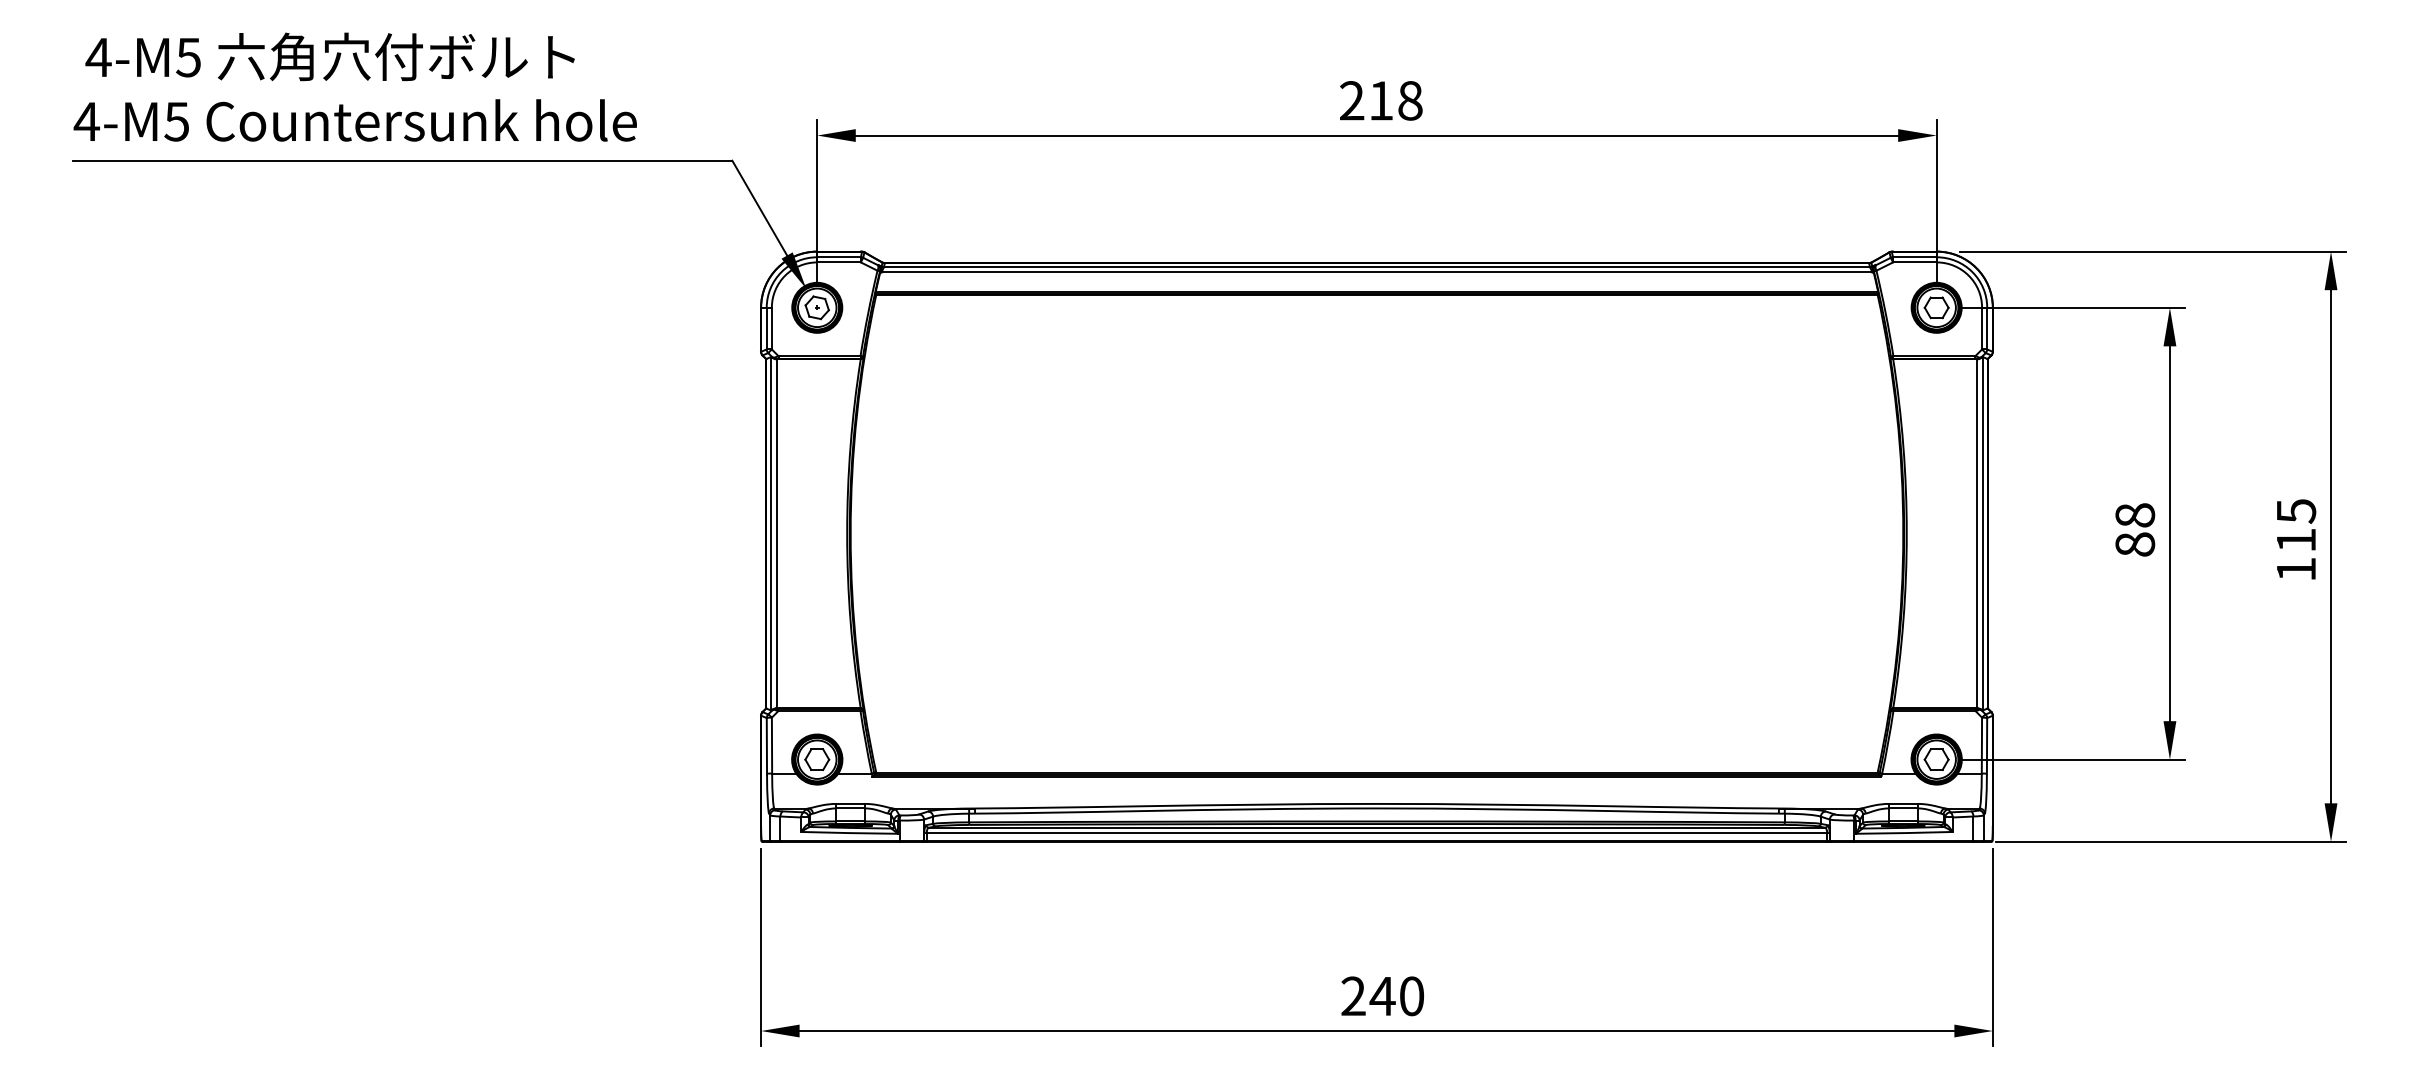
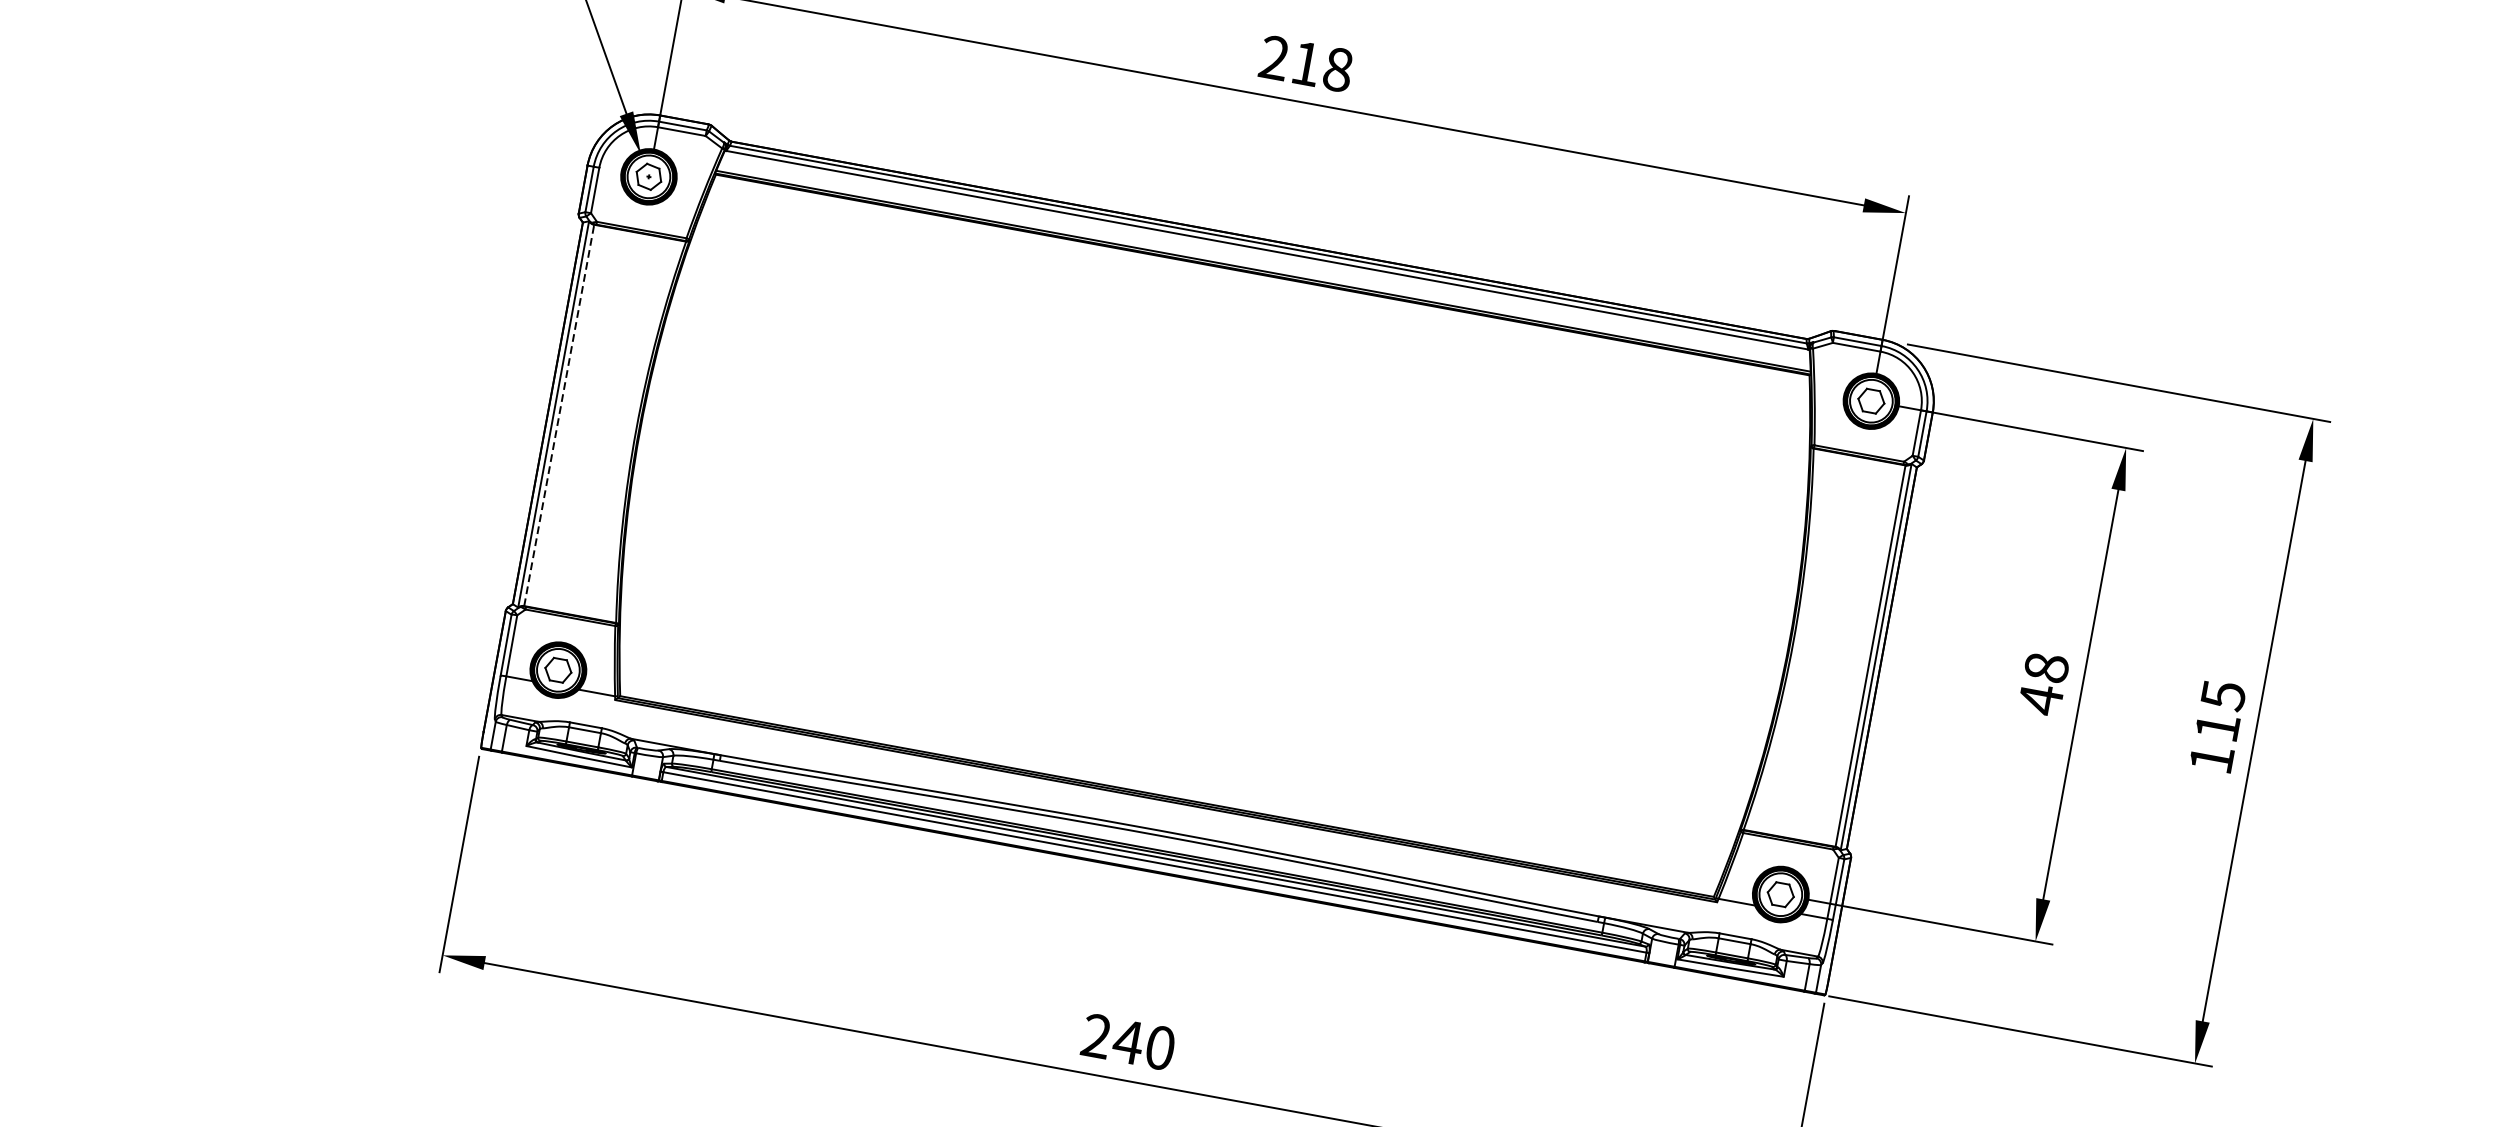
line: (776, 533) -> (559, 415), solid -> dashed
text: (2135, 544) -> (2041, 699), 88 -> 48

